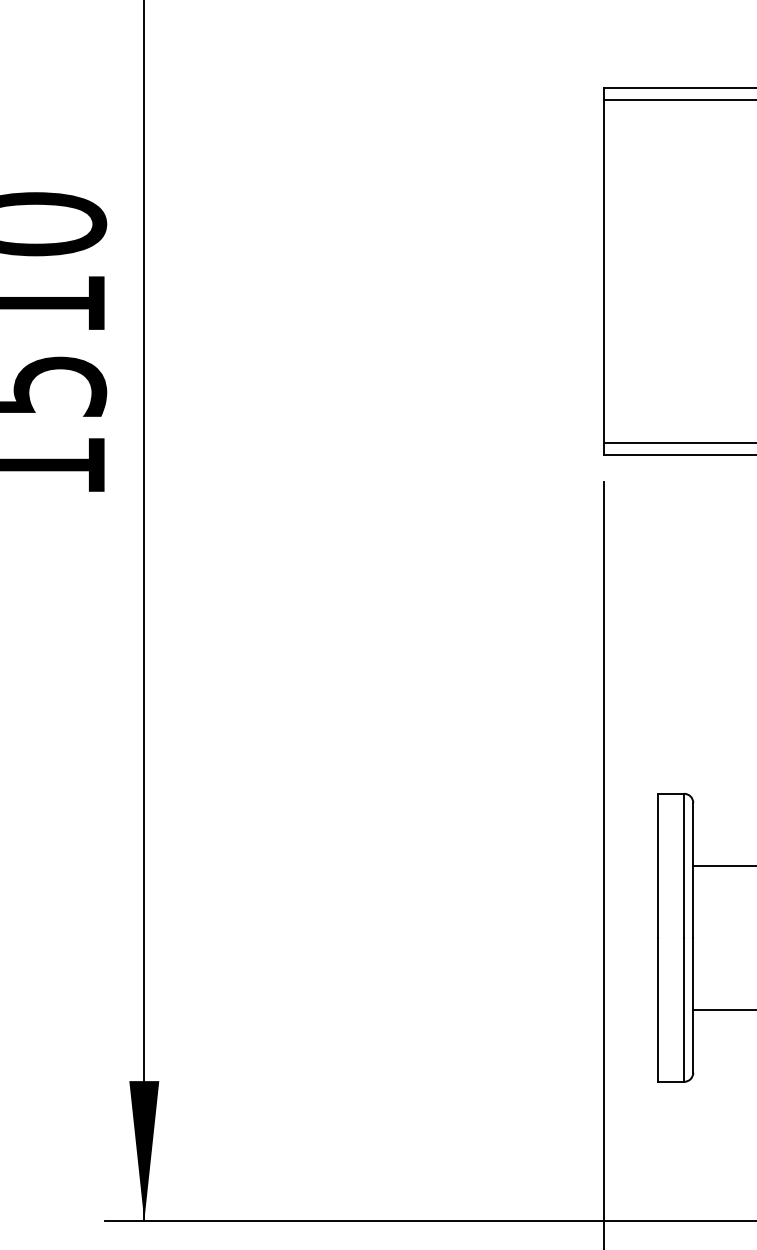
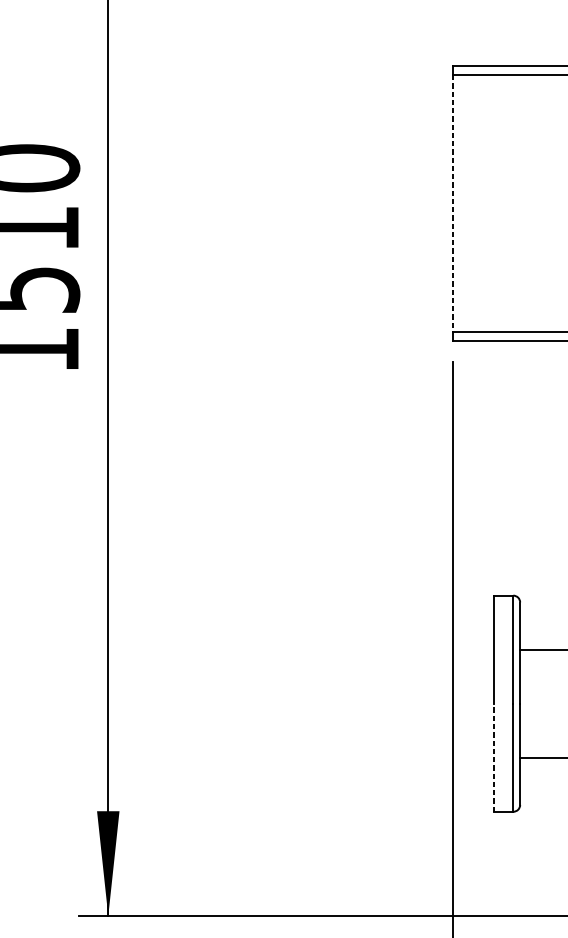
line: (604, 271) -> (453, 203), solid -> dashed
line: (657, 1009) -> (493, 757), solid -> dashed

